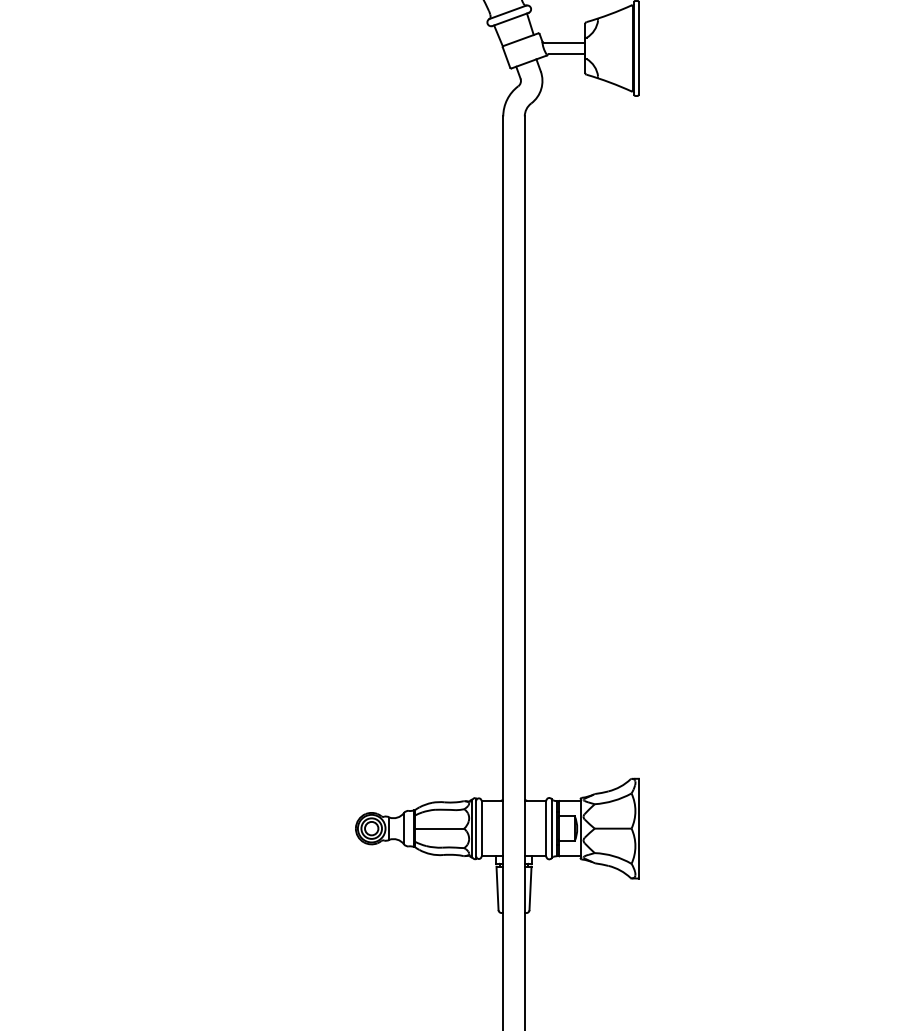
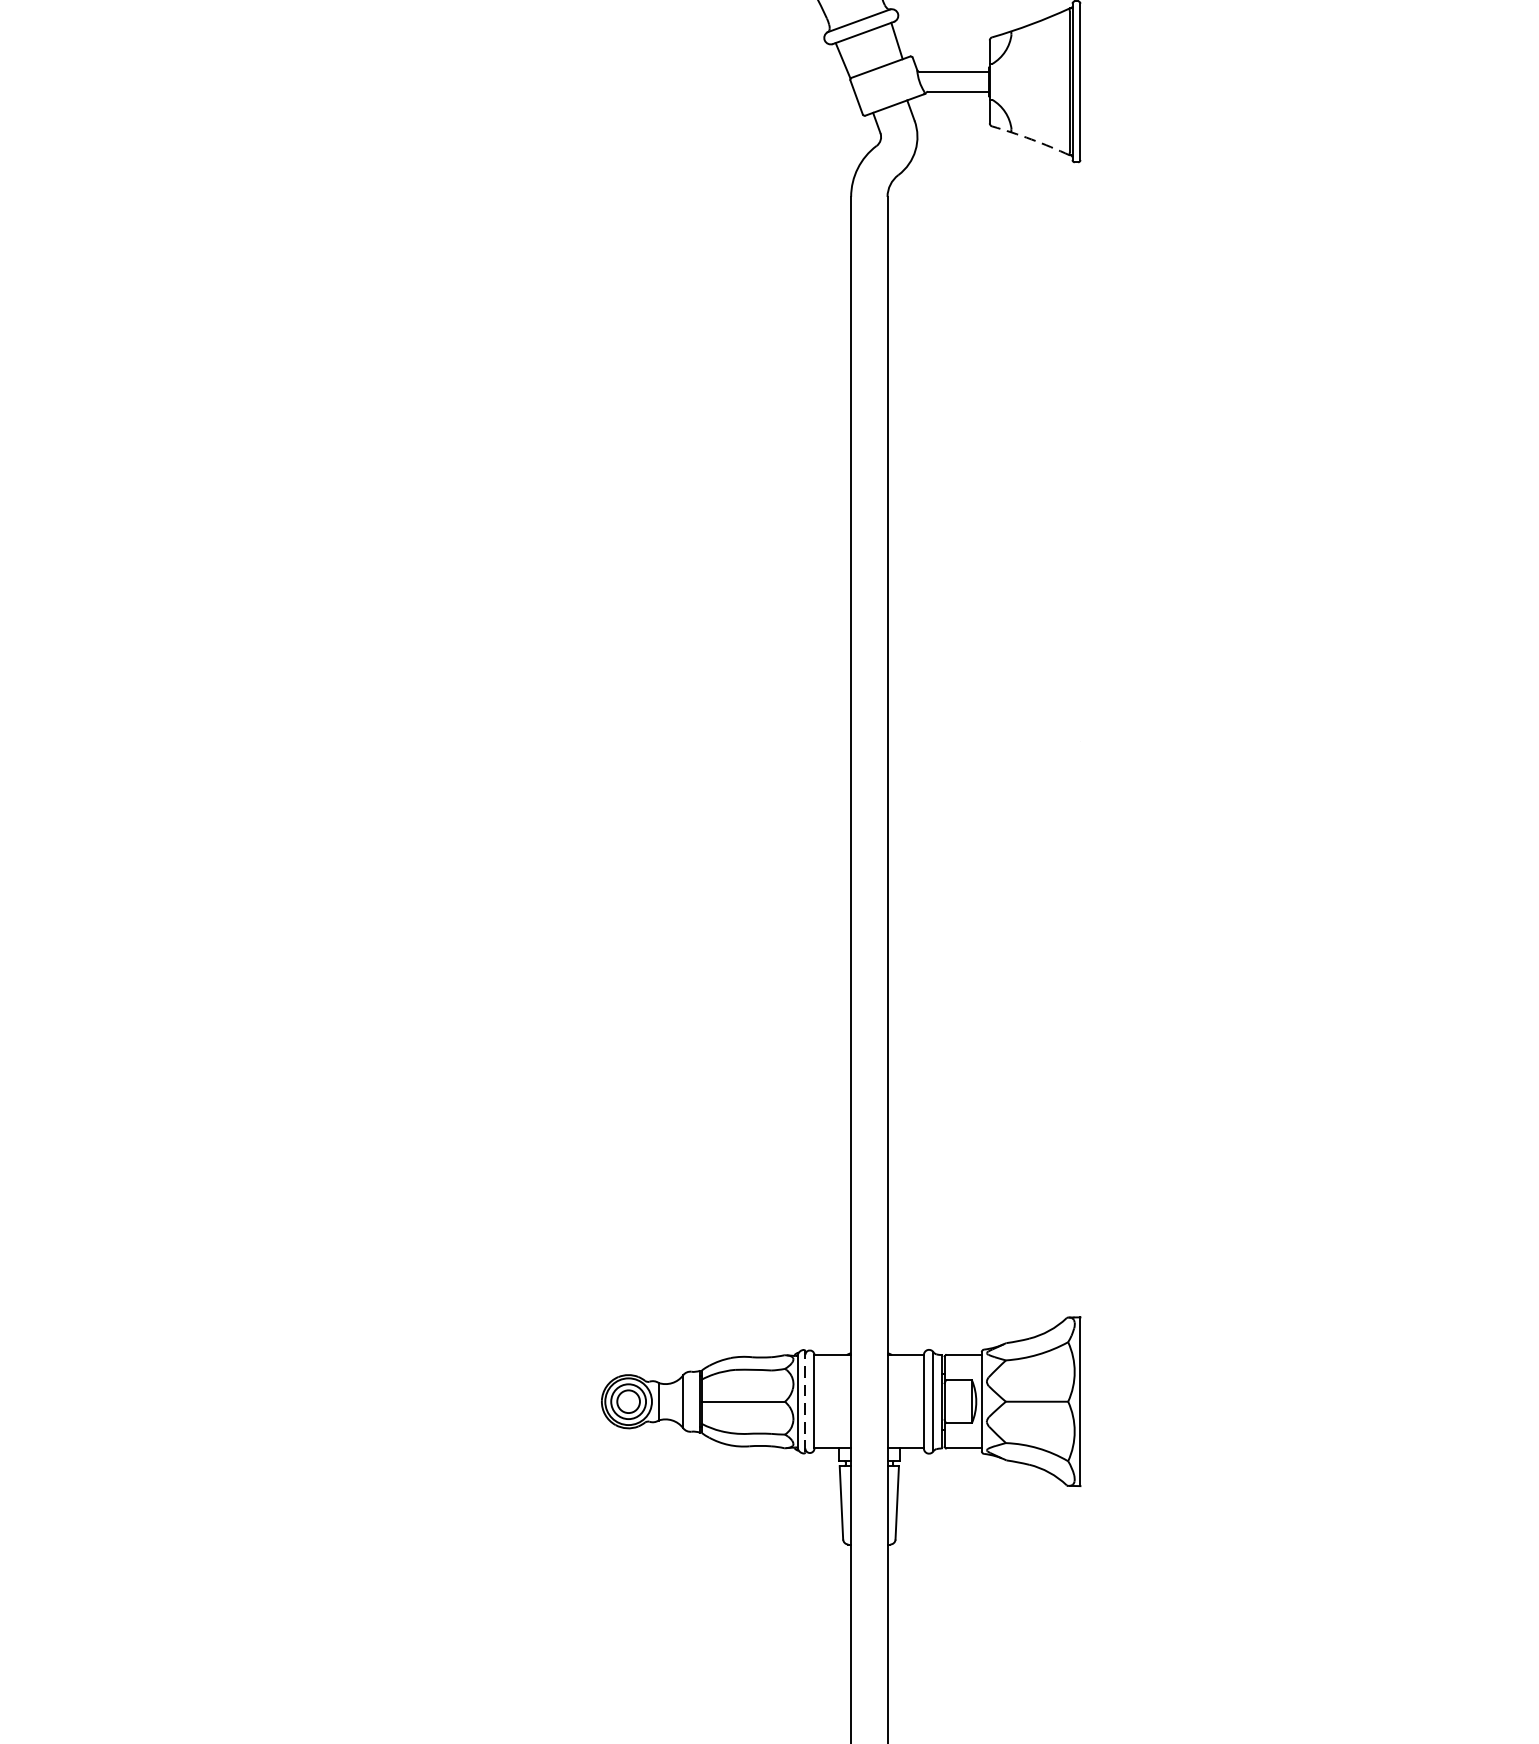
arc: (609, 82) -> (1030, 139), solid -> dashed
line: (476, 828) -> (805, 1401), solid -> dashed

